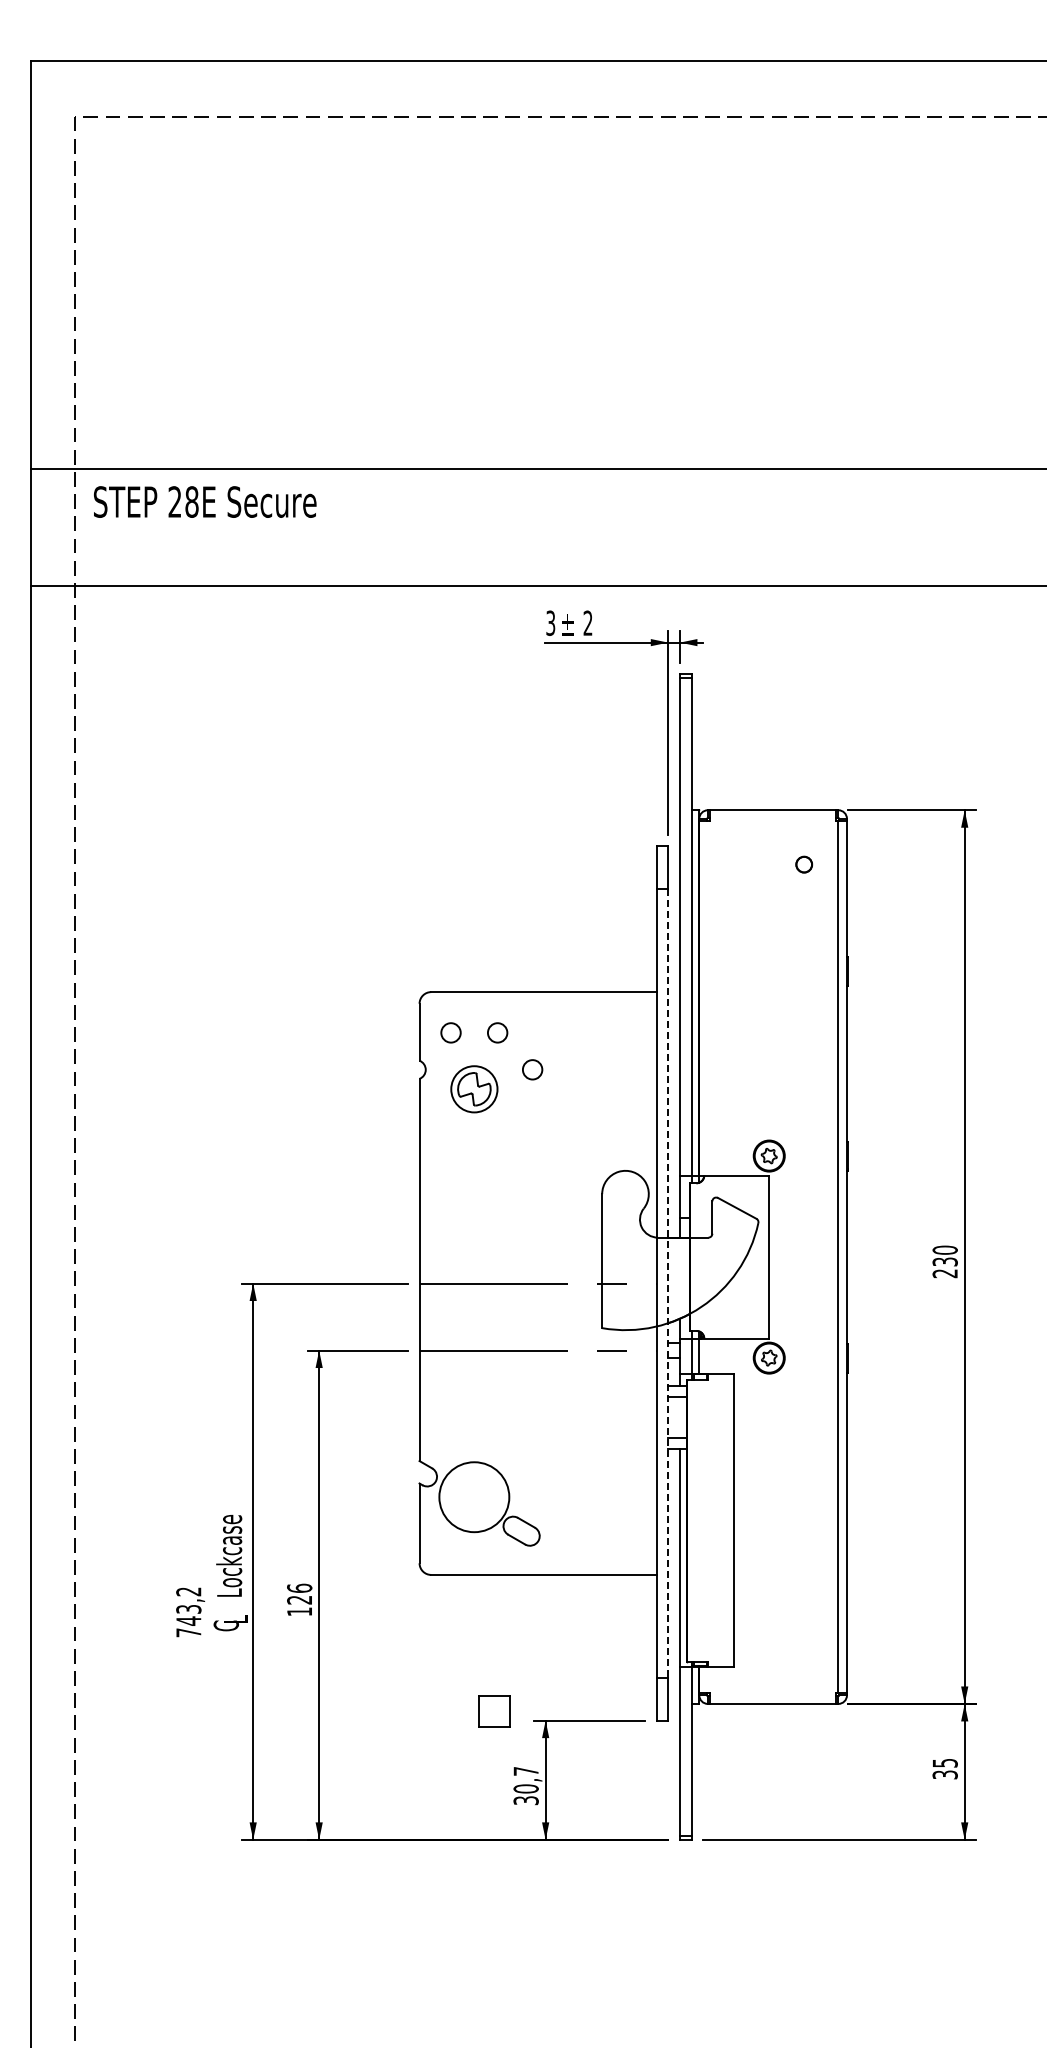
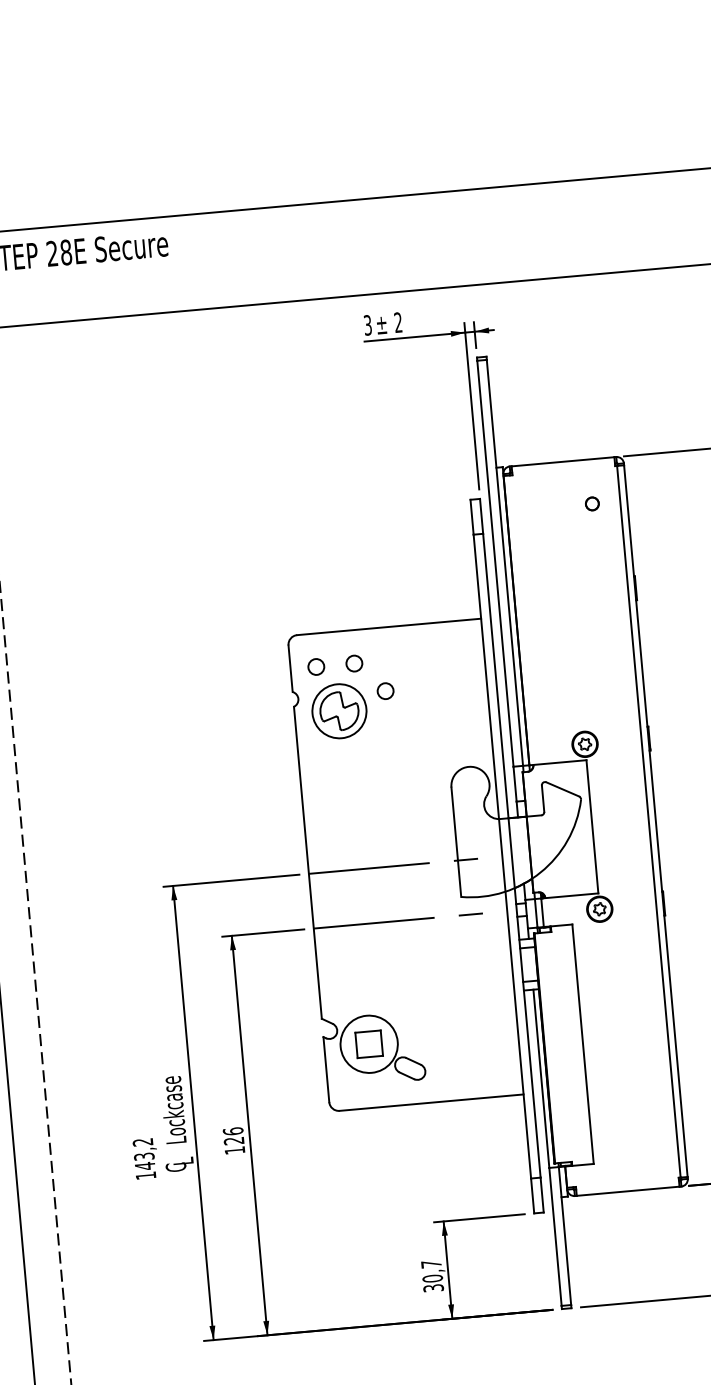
part: (474, 1089) -> (339, 711), size x1.43
line: (668, 1284) -> (512, 856), dashed -> solid
text: (188, 1632) -> (145, 1175), 743,2 -> 143,2
part: (494, 1711) -> (369, 1044), moved

